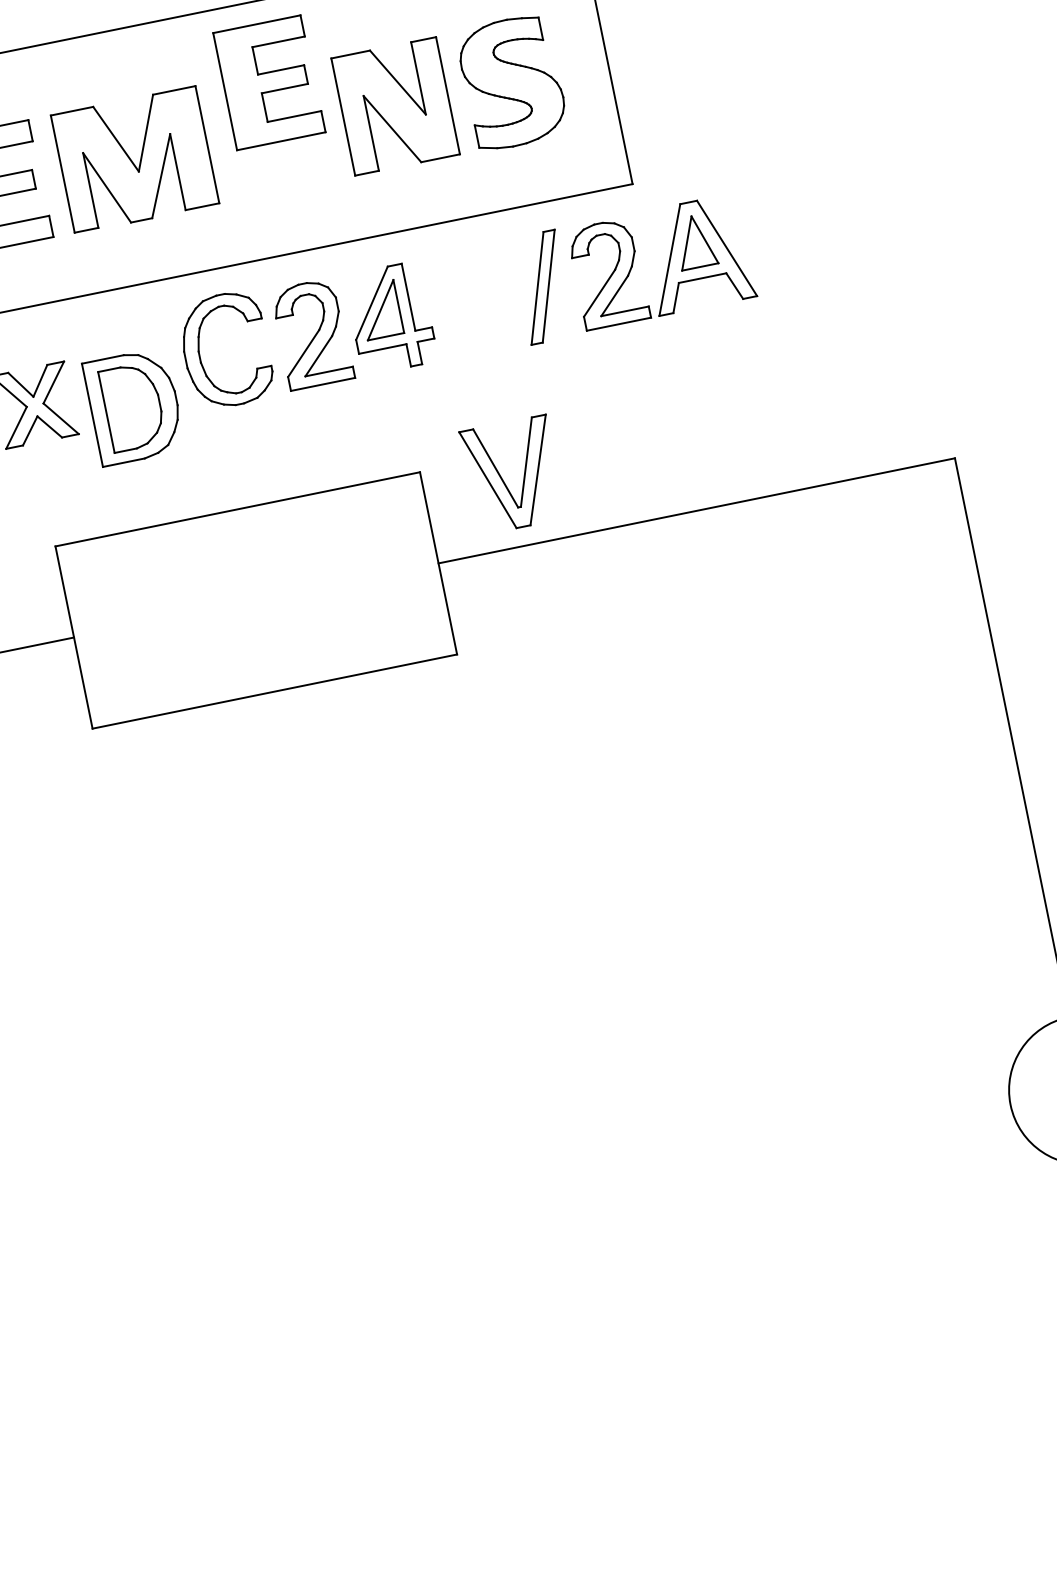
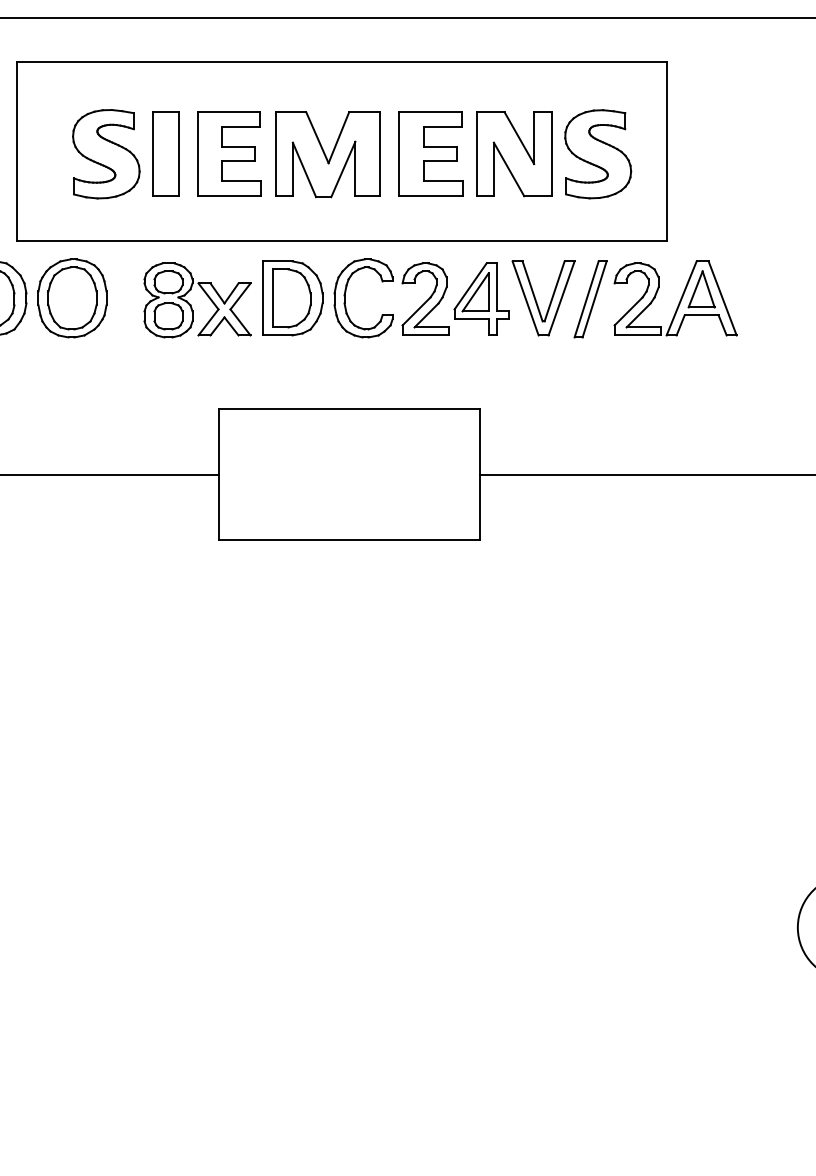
part: (268, 81) -> (430, 153), moved
part: (134, 406) -> (292, 298), moved
part: (503, 478) -> (536, 299), moved

